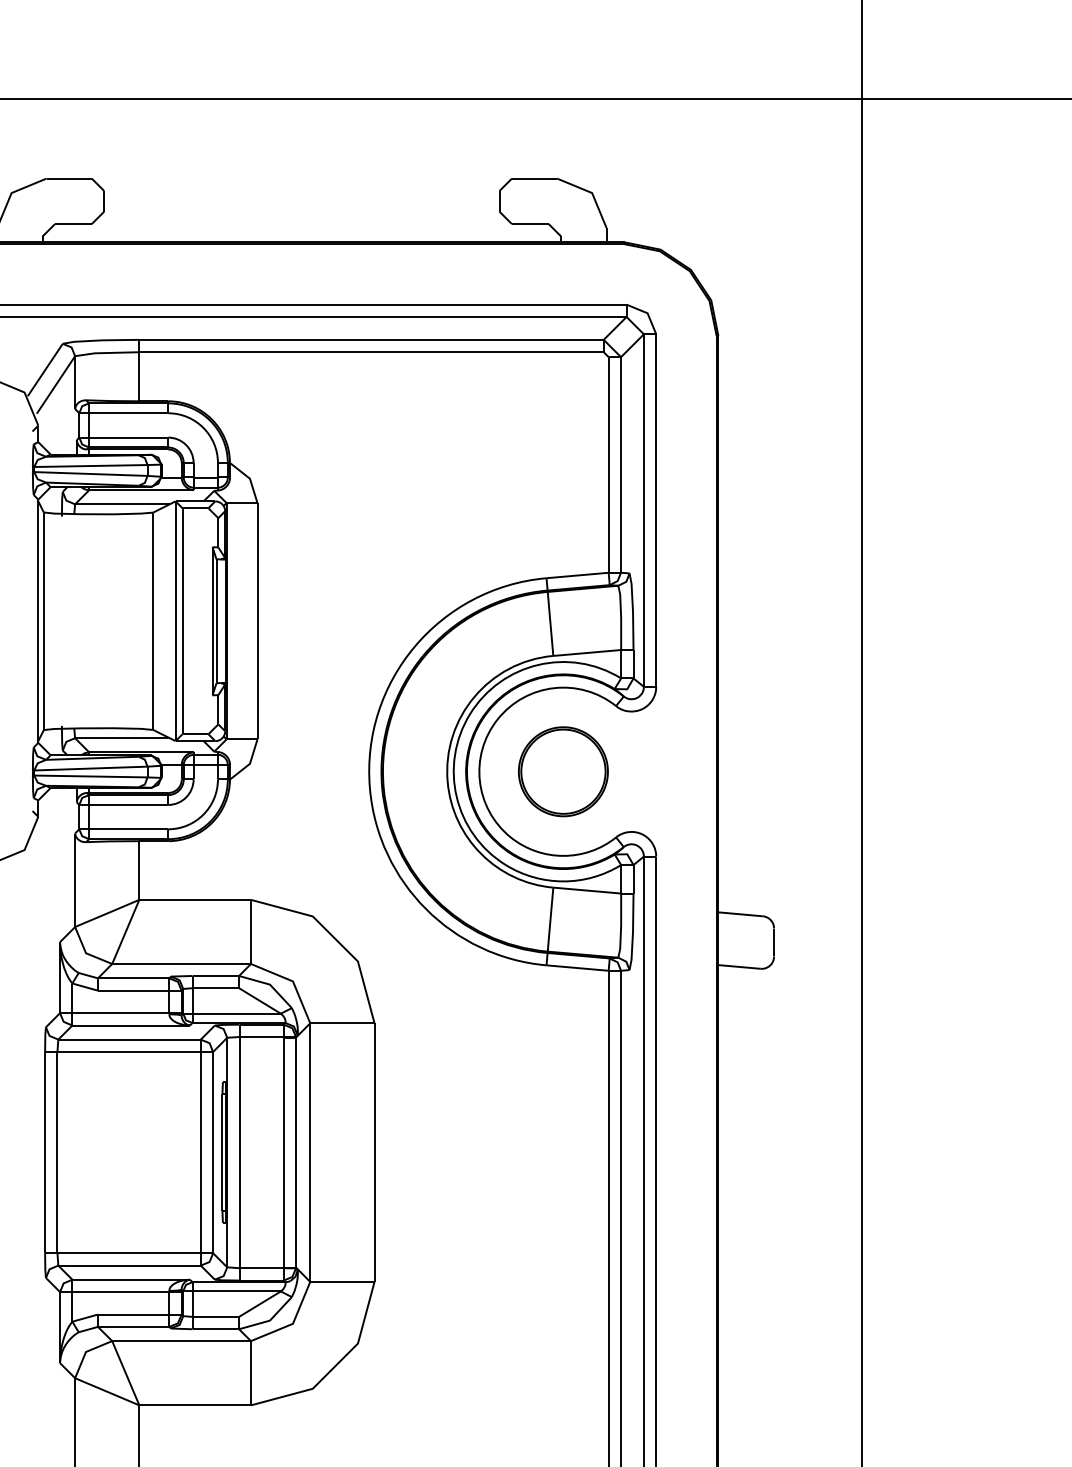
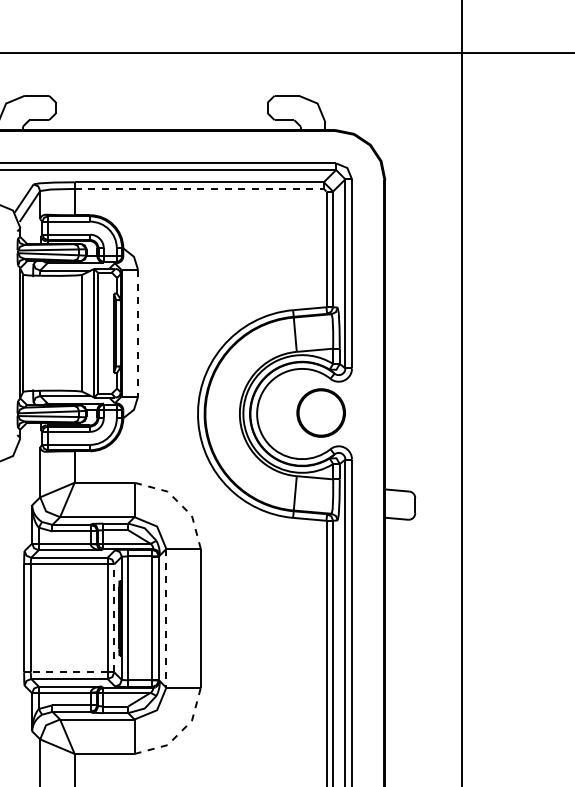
line: (371, 351) -> (199, 188), solid -> dashed
line: (258, 621) -> (138, 333), solid -> dashed
part: (562, 770) -> (320, 412), moved
line: (334, 938) -> (179, 503), solid -> dashed
line: (213, 1152) -> (114, 618), solid -> dashed
line: (310, 1152) -> (166, 618), solid -> dashed
line: (127, 1253) -> (68, 672), solid -> dashed
line: (336, 1365) -> (180, 732), solid -> dashed

